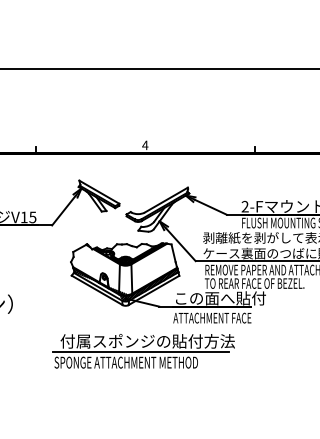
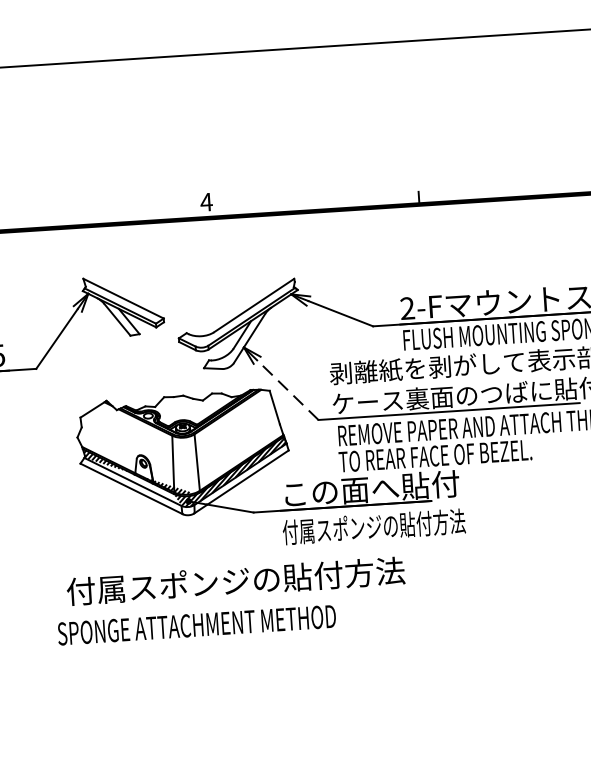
line: (180, 244) -> (287, 389), solid -> dashed
text: (220, 317) -> (373, 525), ATTACHMENT FACE -> 付属スポンジの貼付方法
line: (141, 351) -> (224, 601), removed

